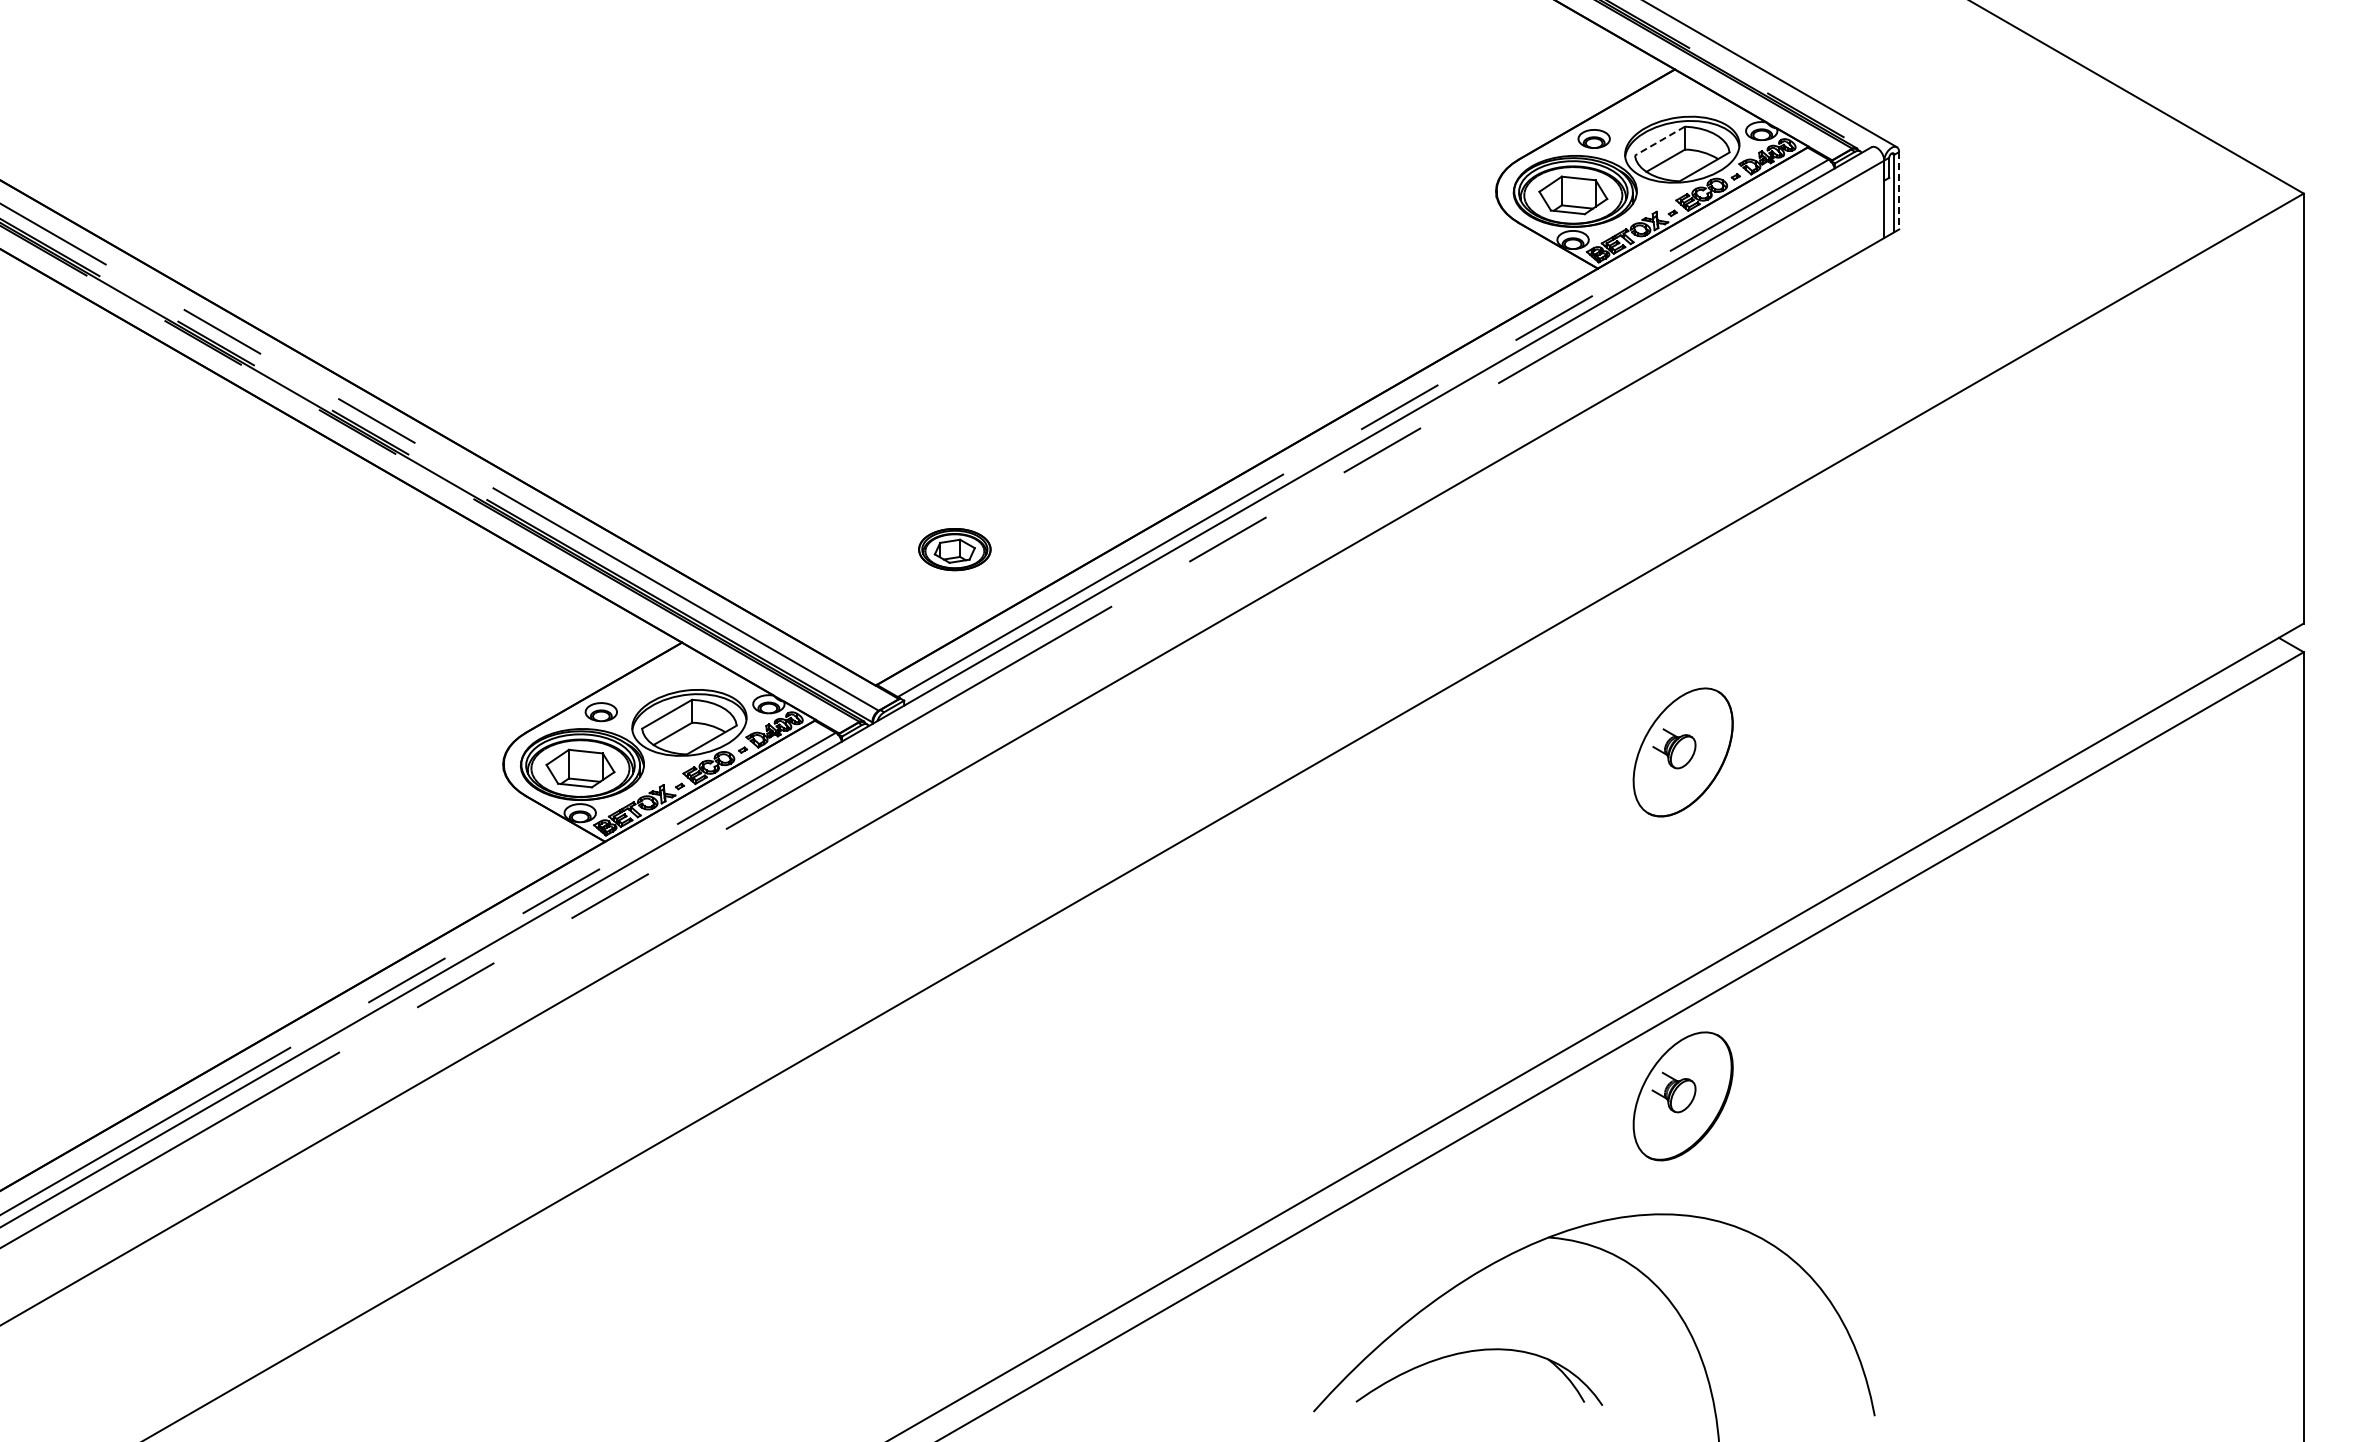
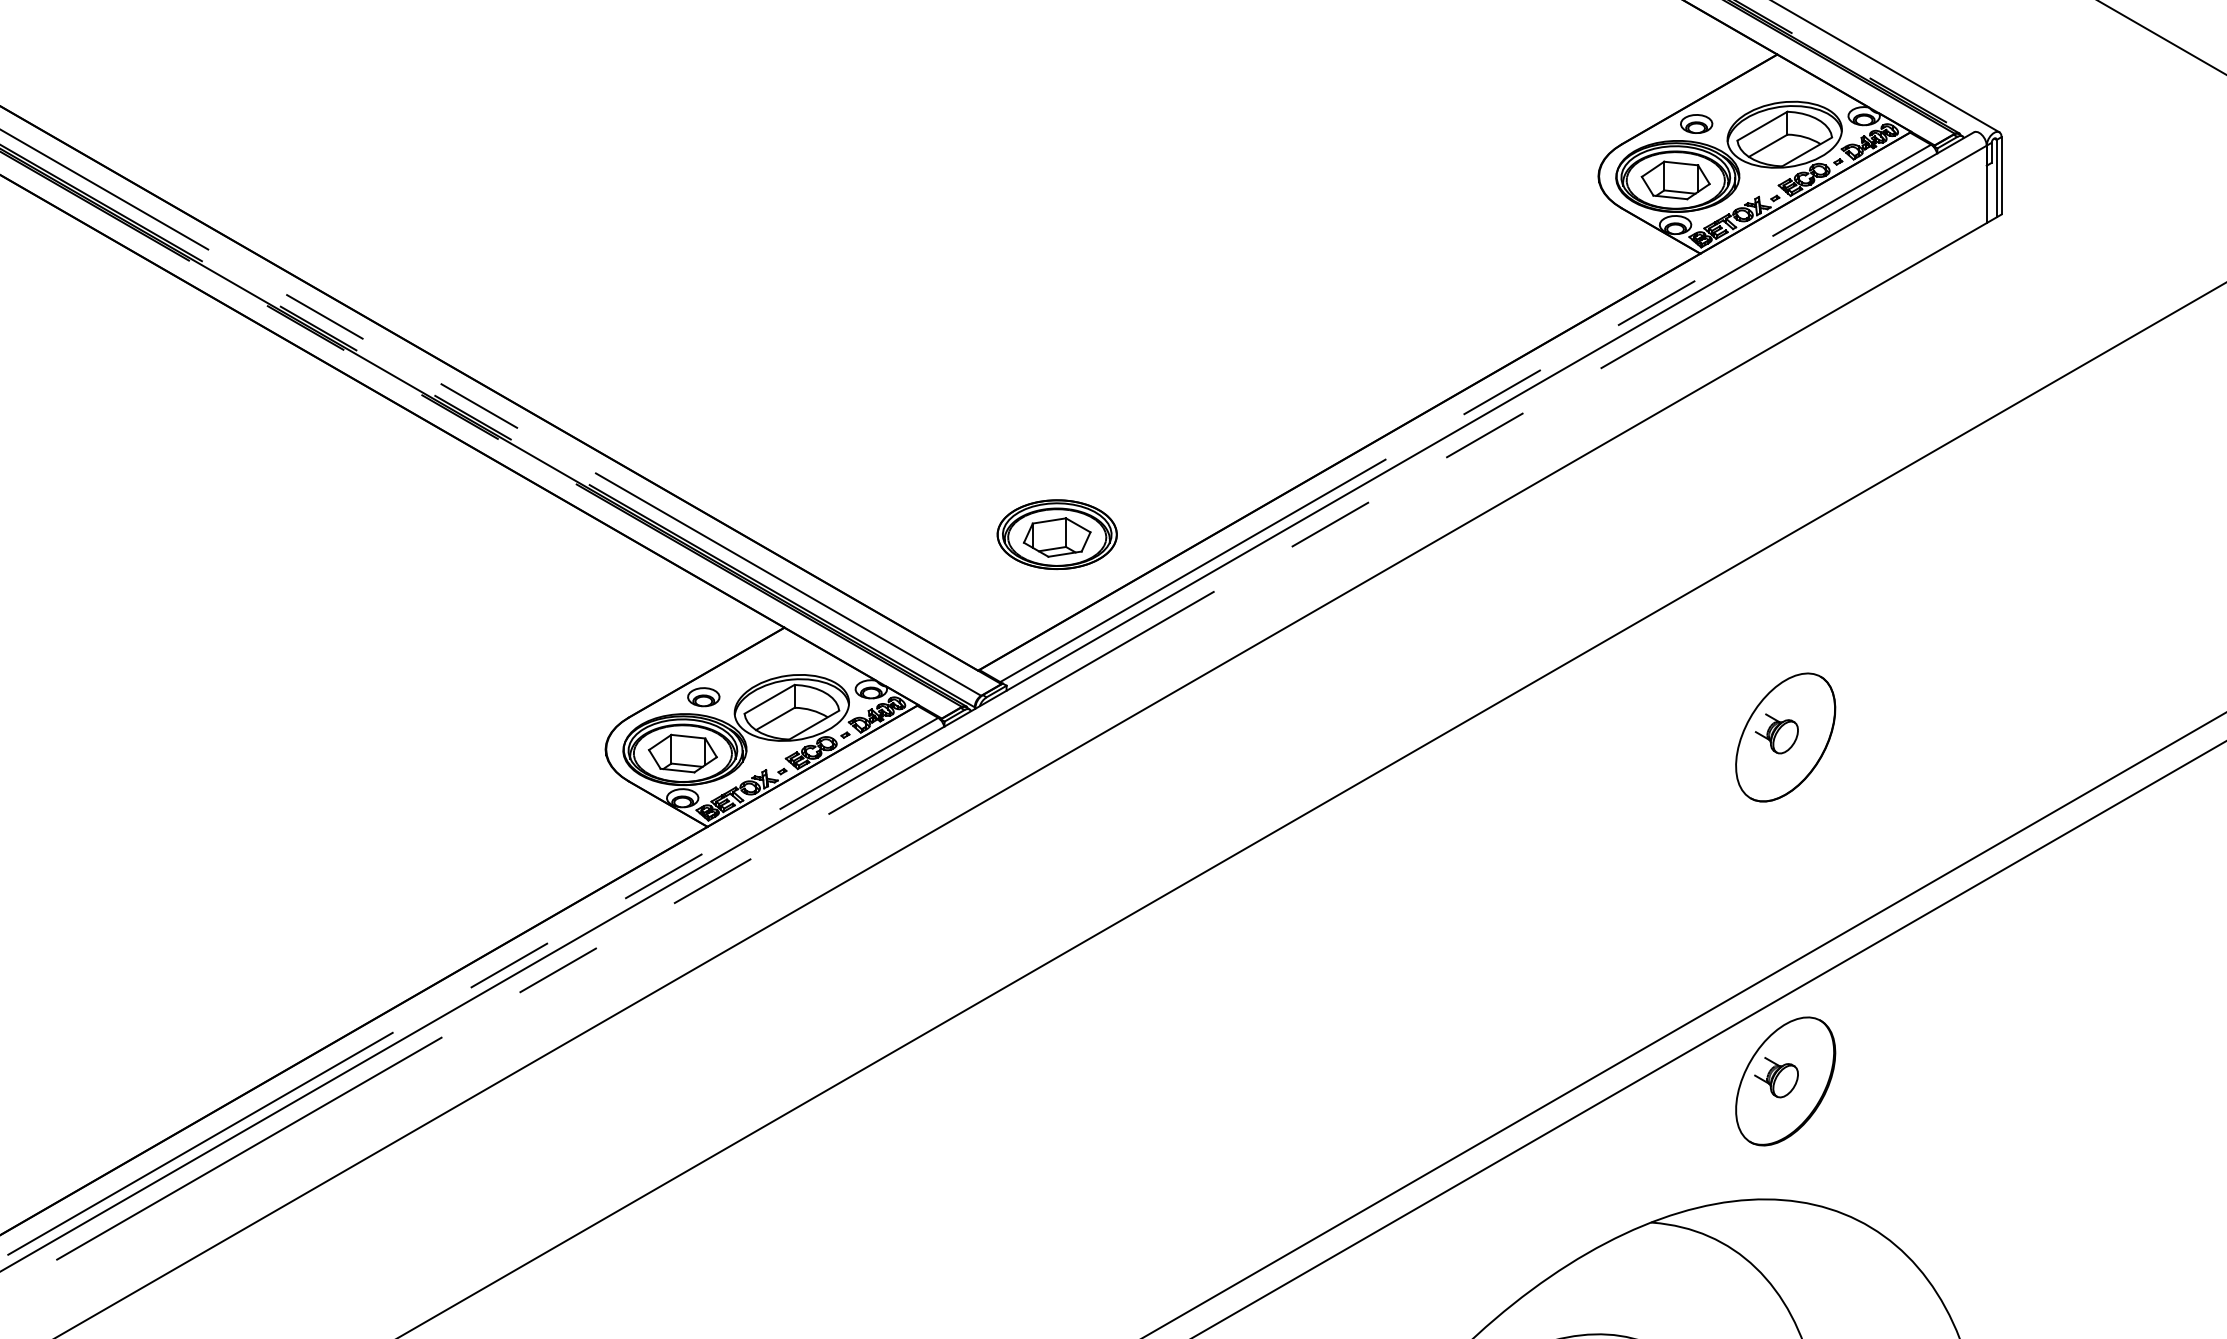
line: (1659, 141) -> (1761, 126), dashed -> solid
line: (1899, 190) -> (2001, 175), dashed -> solid
part: (954, 549) -> (1056, 534), size x1.67

